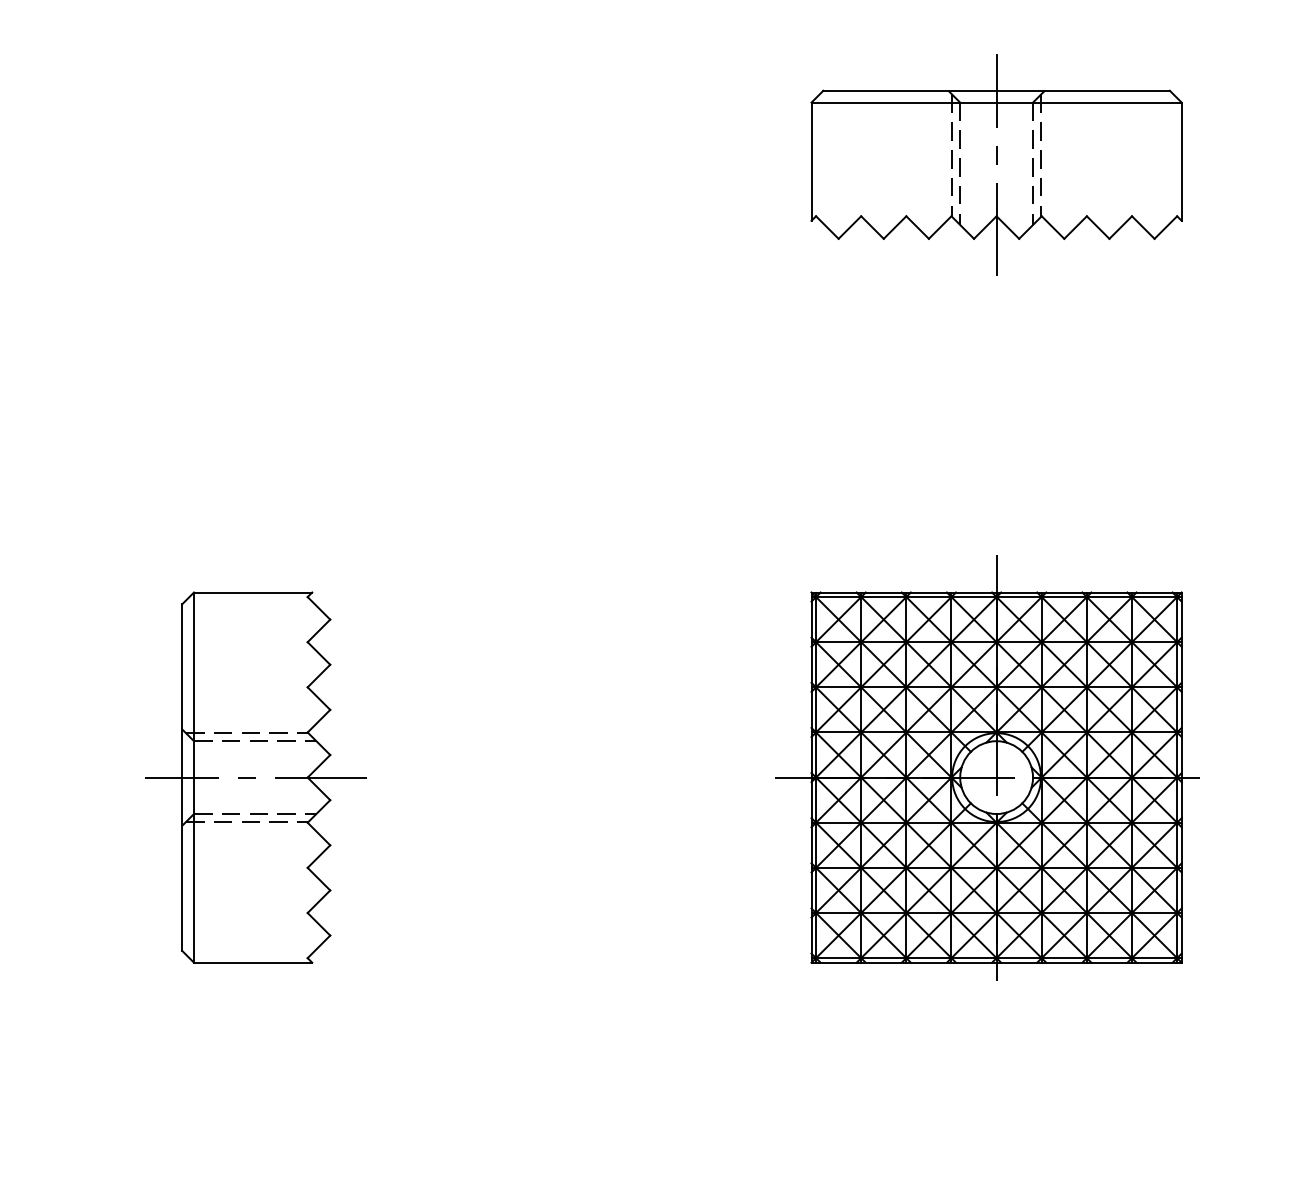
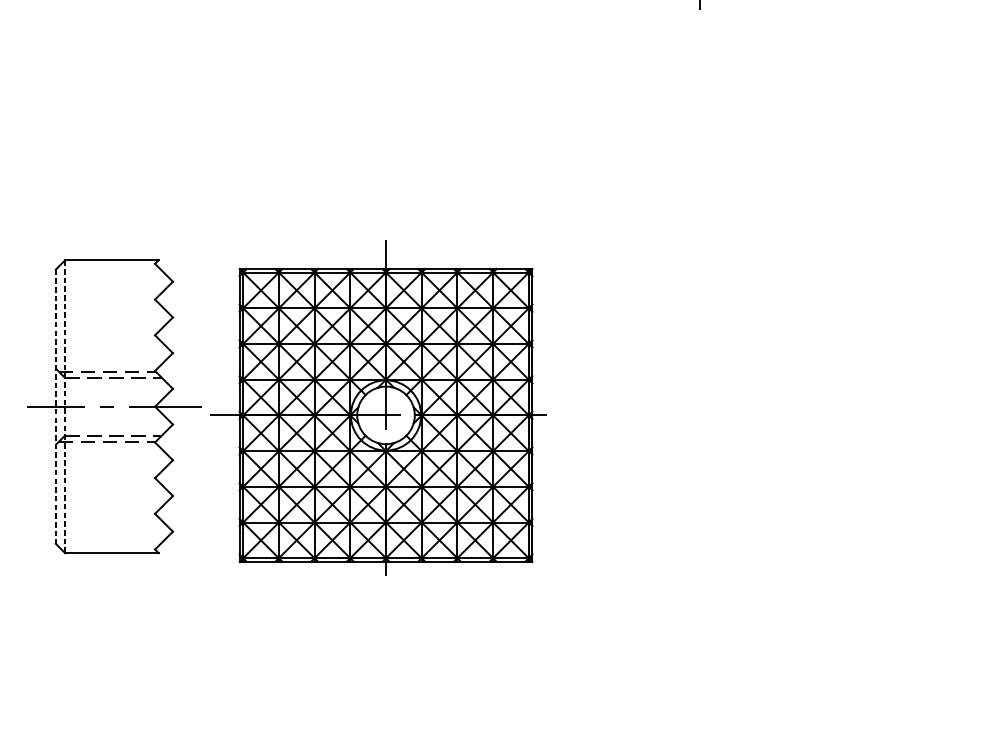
part: (987, 767) -> (378, 407), moved
line: (182, 778) -> (56, 407), solid -> dashed
line: (194, 778) -> (65, 407), solid -> dashed

